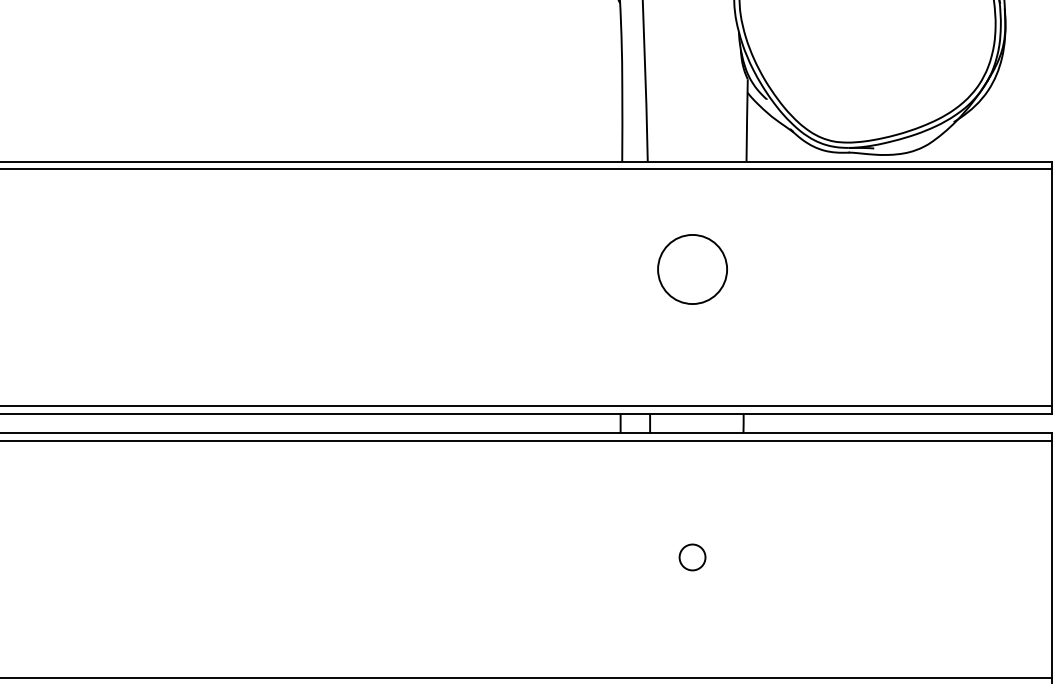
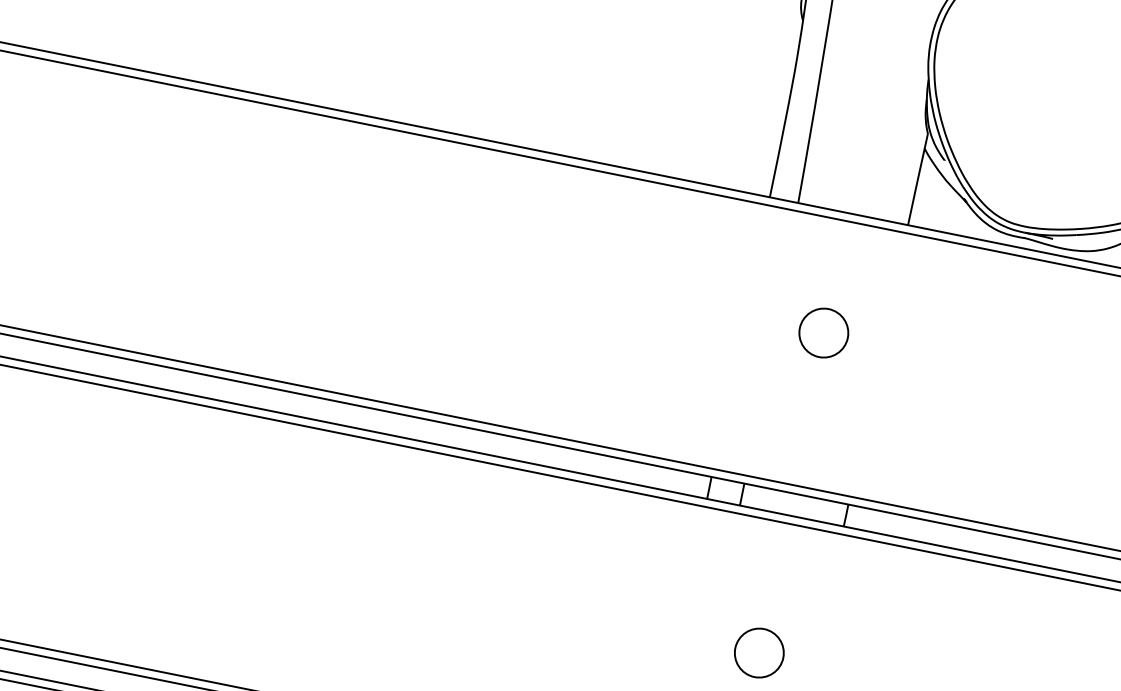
circle: (692, 269) -> (823, 332), size x0.62
circle: (692, 557) -> (759, 653), size x1.67

